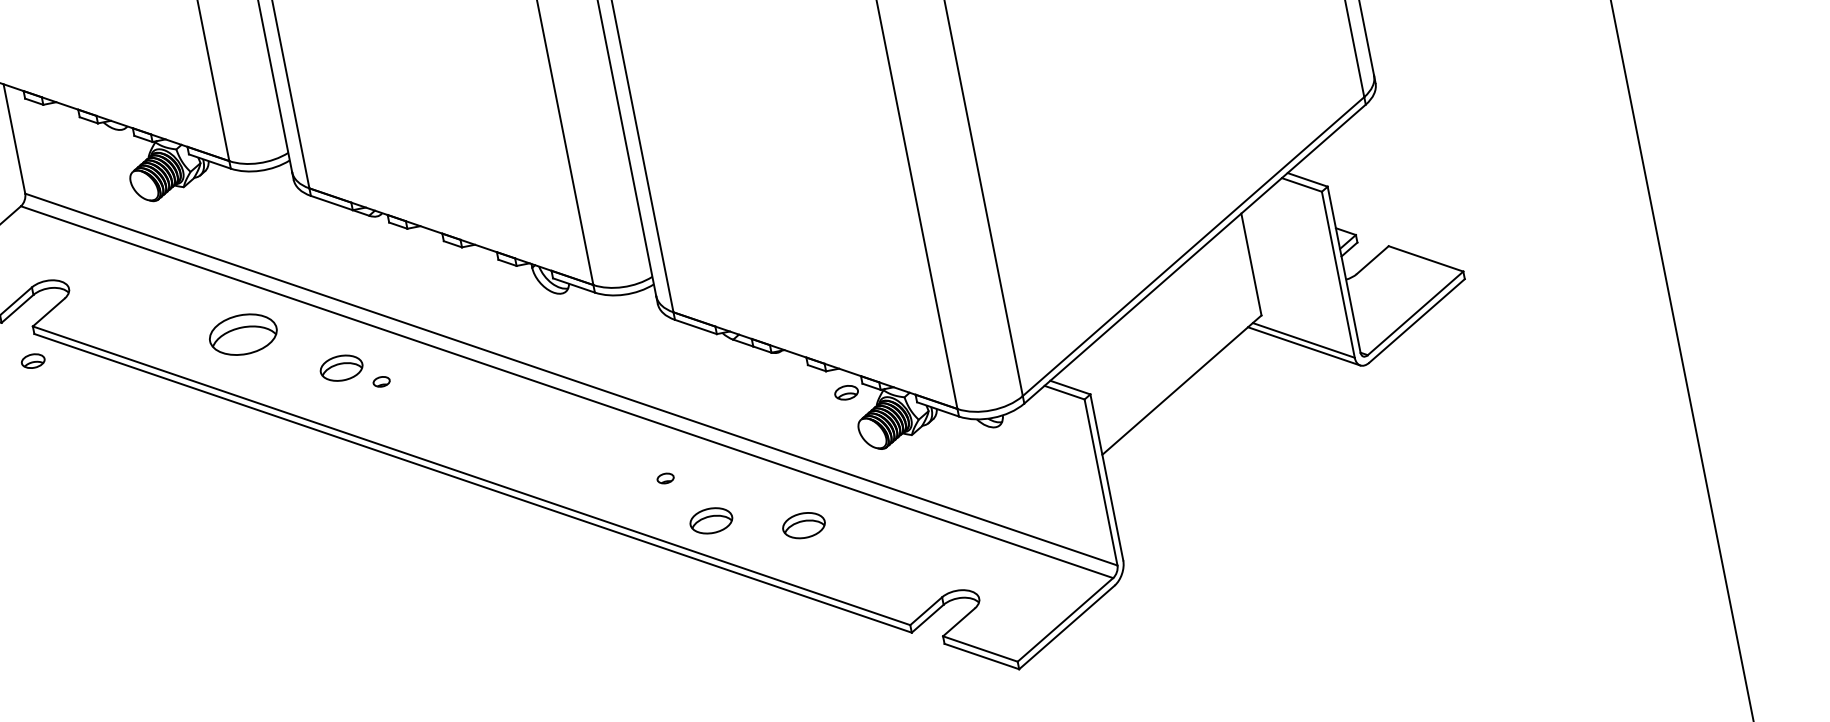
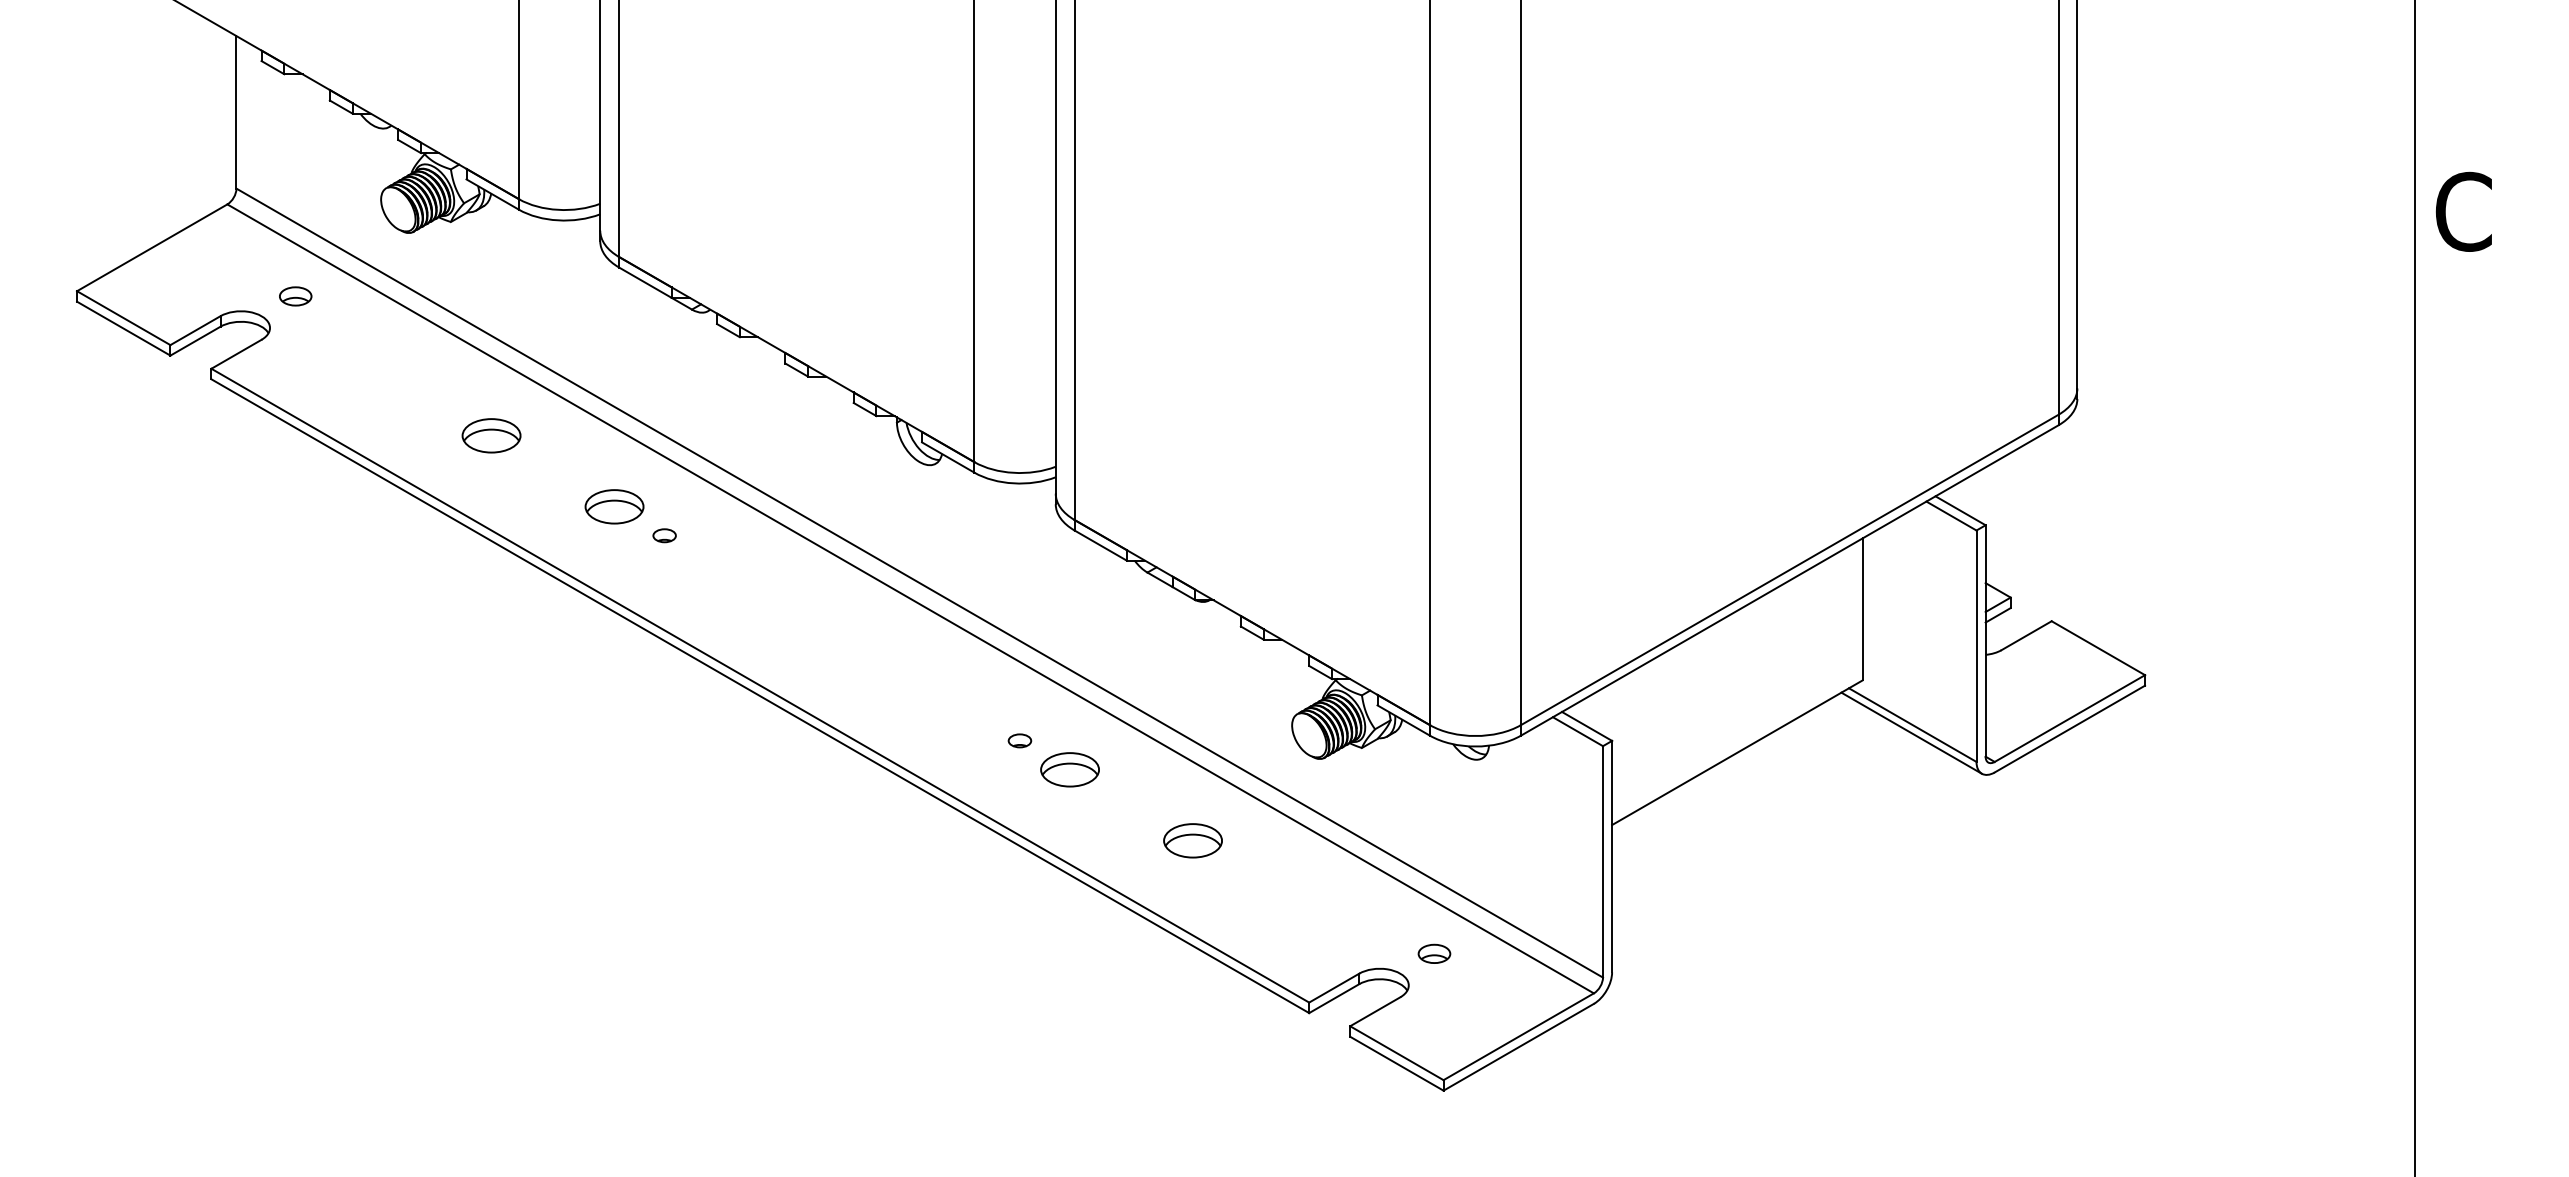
part: (243, 334) -> (491, 435), size x0.62
part: (33, 361) -> (295, 296), moved
part: (846, 392) -> (1434, 953), moved
part: (710, 520) -> (1069, 769), moved

